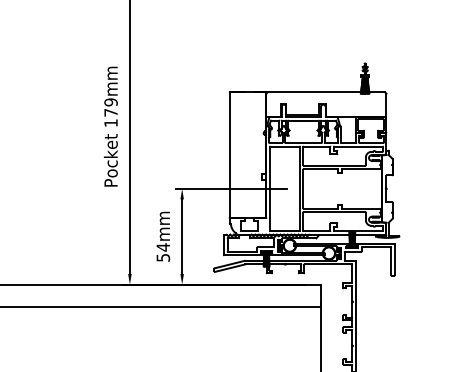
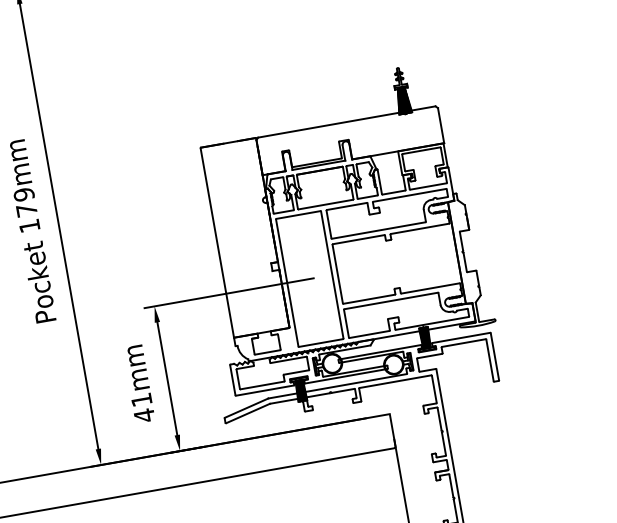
text: (163, 252) -> (143, 407), 54mm -> 41mm

